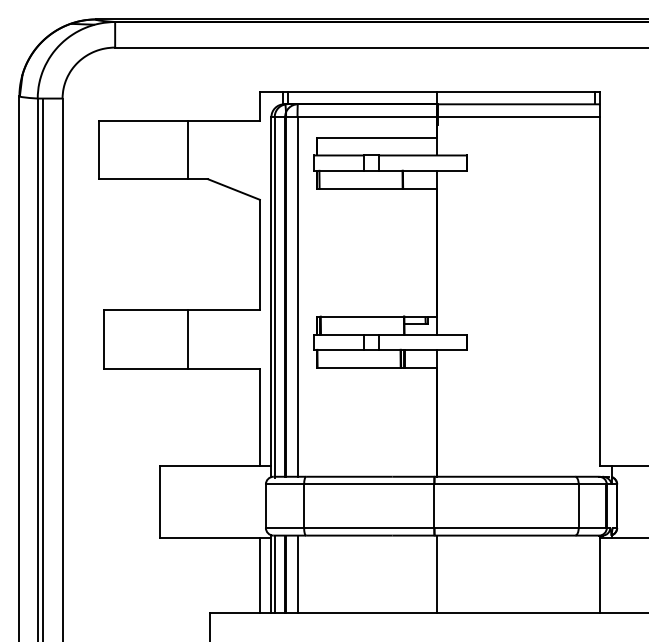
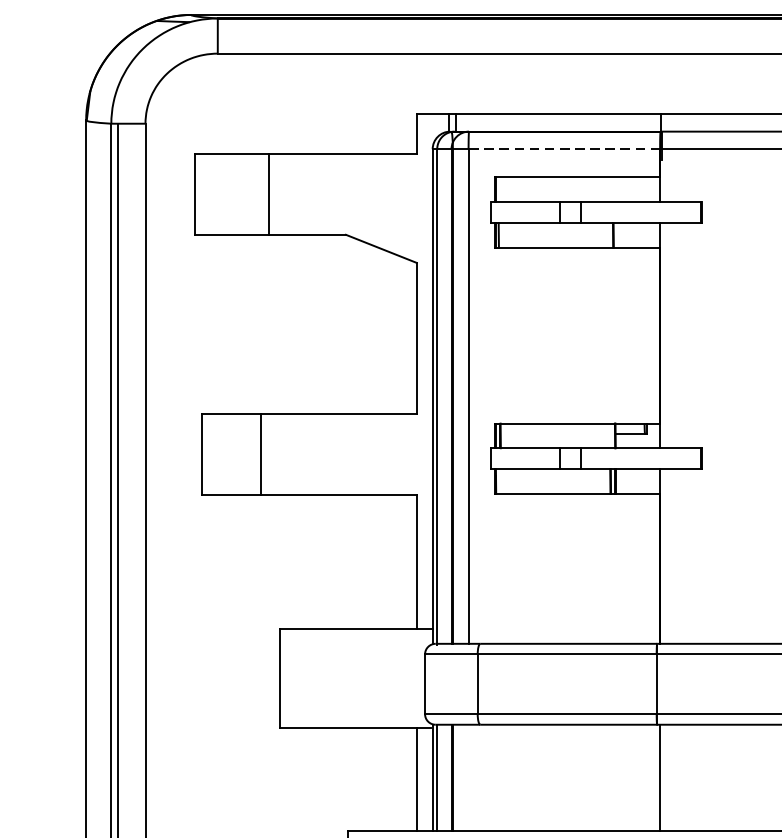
line: (367, 117) -> (564, 149), solid -> dashed
line: (188, 149) -> (269, 193), moved
line: (188, 338) -> (260, 453), moved
line: (297, 574) -> (468, 778), removed

